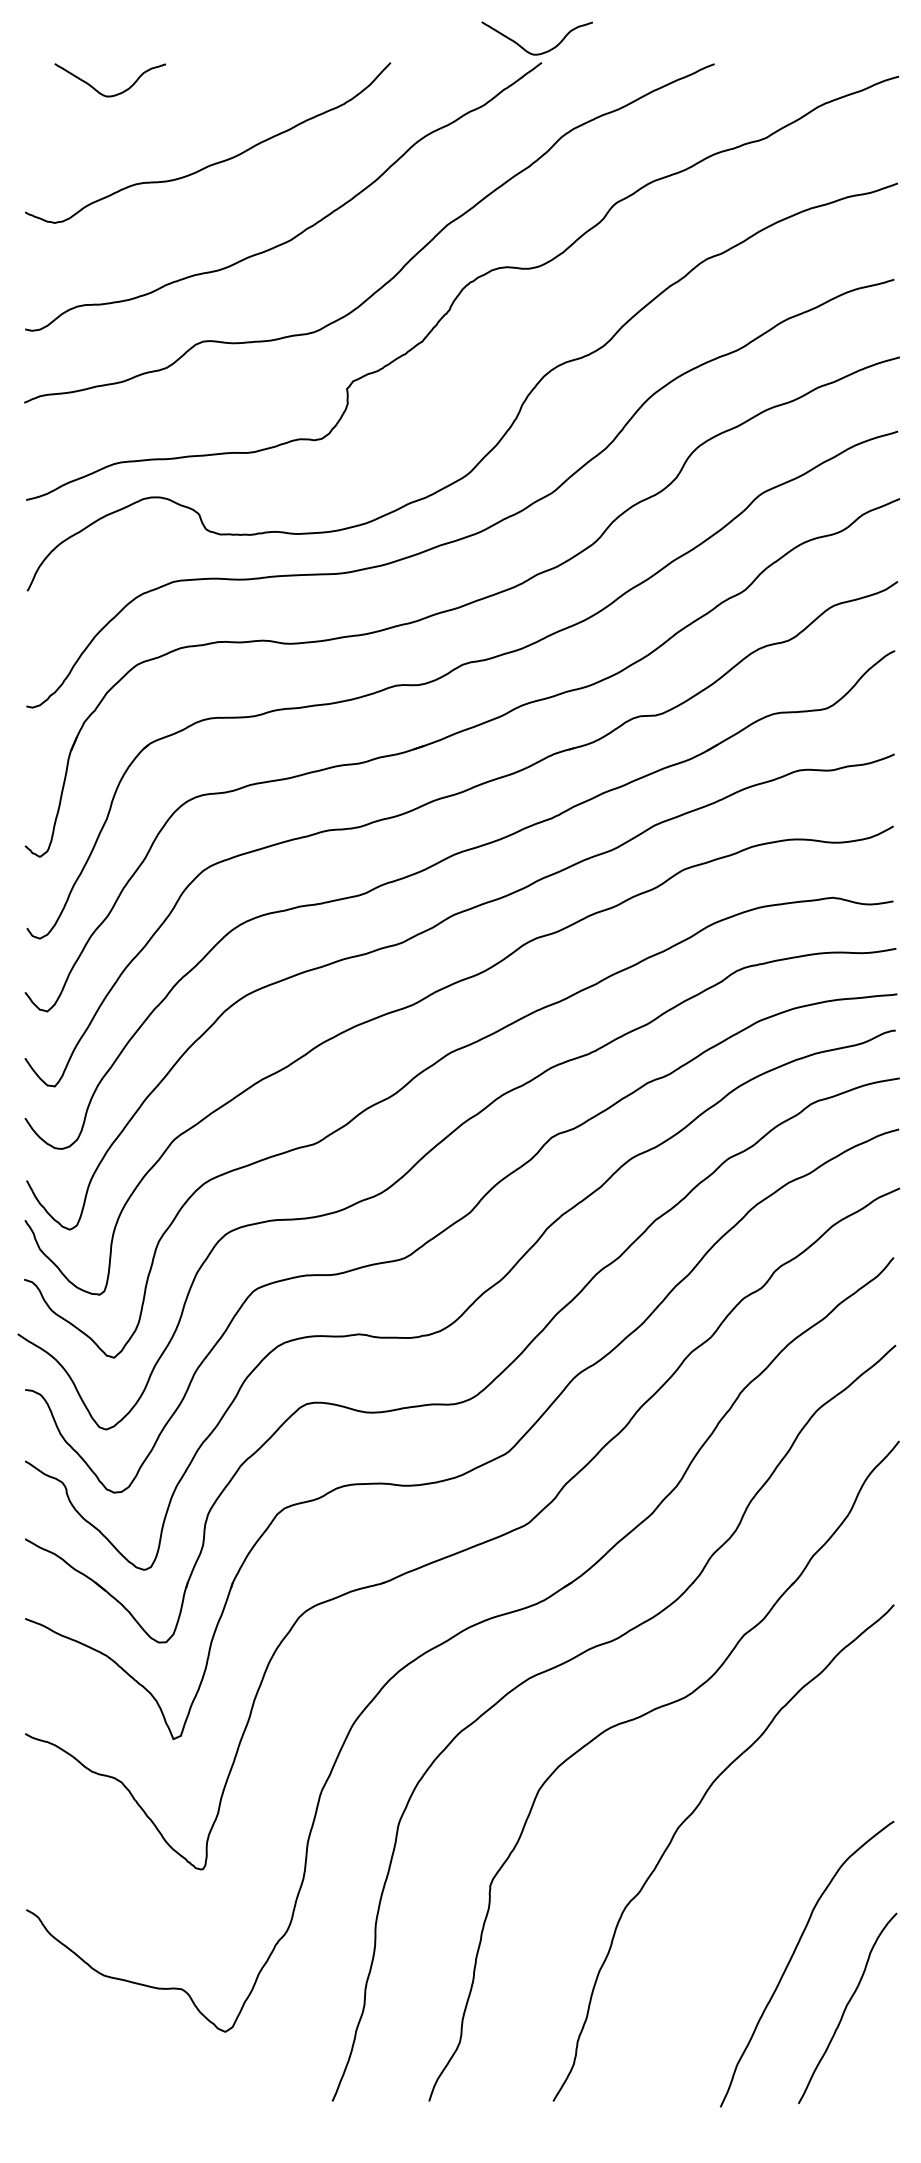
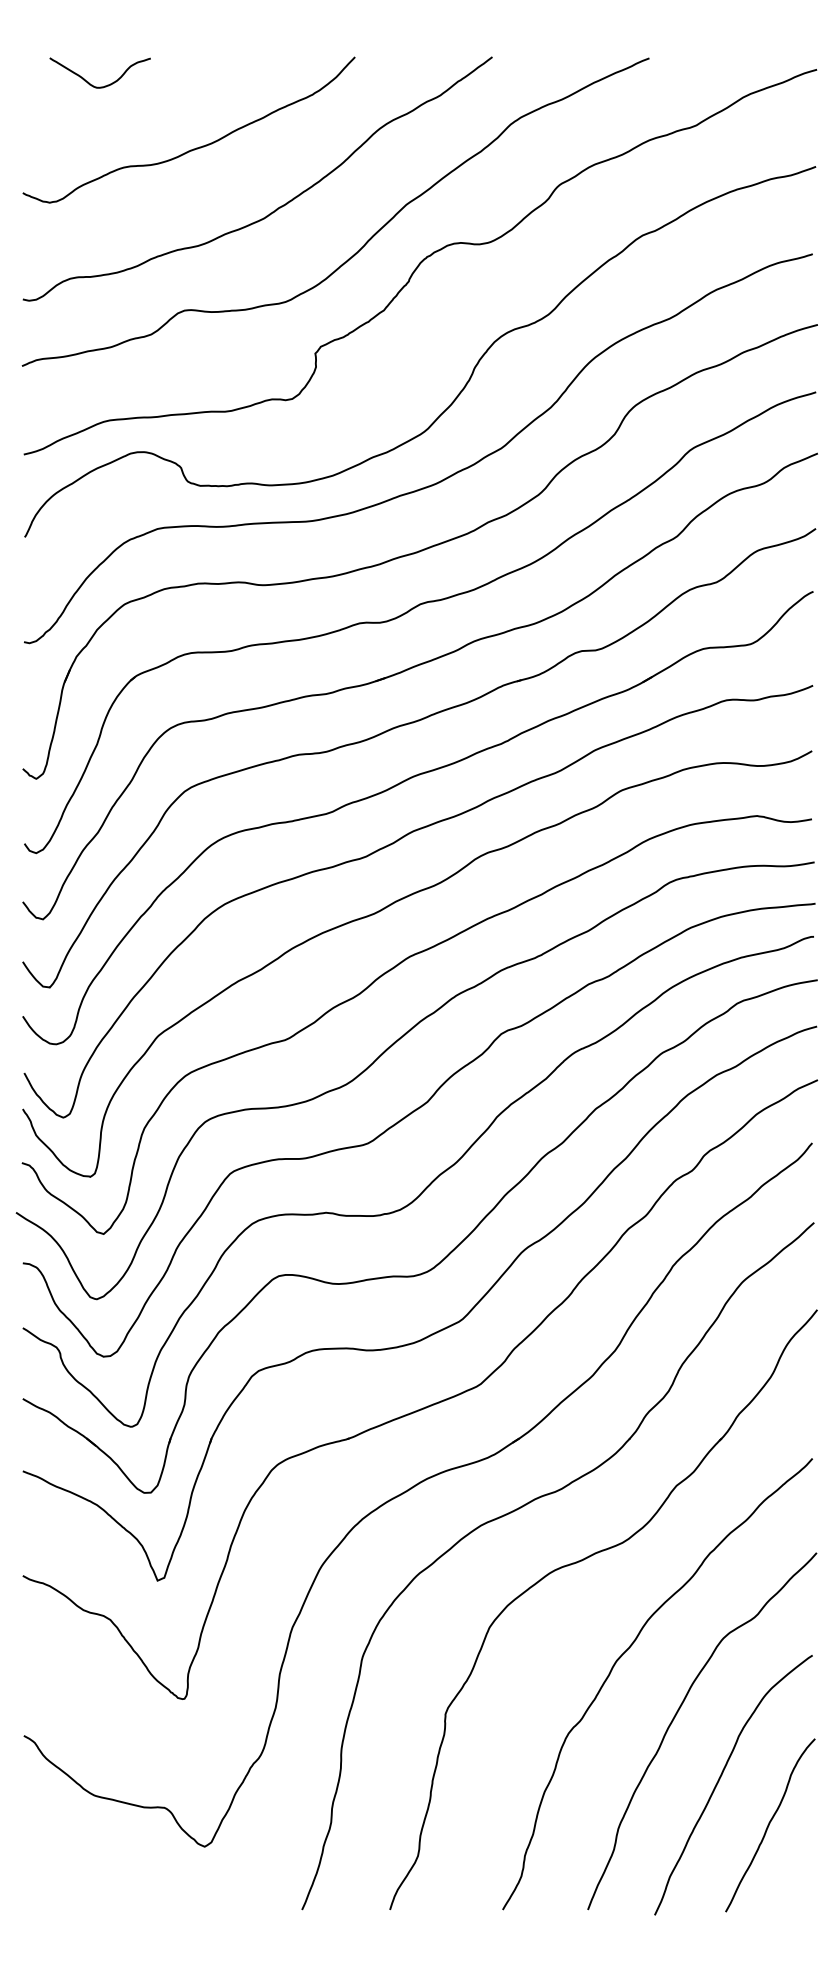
curve: (528, 51) -> (480, 46), removed
curve: (743, 1889) -> (675, 1717), added

